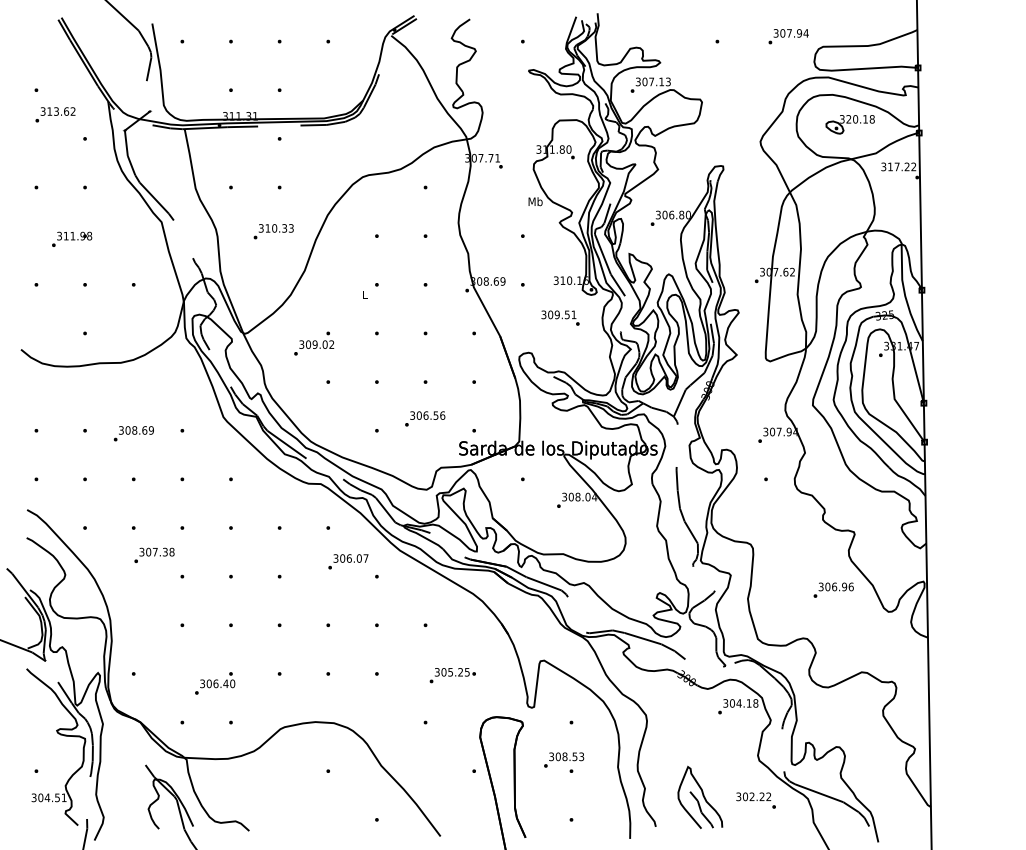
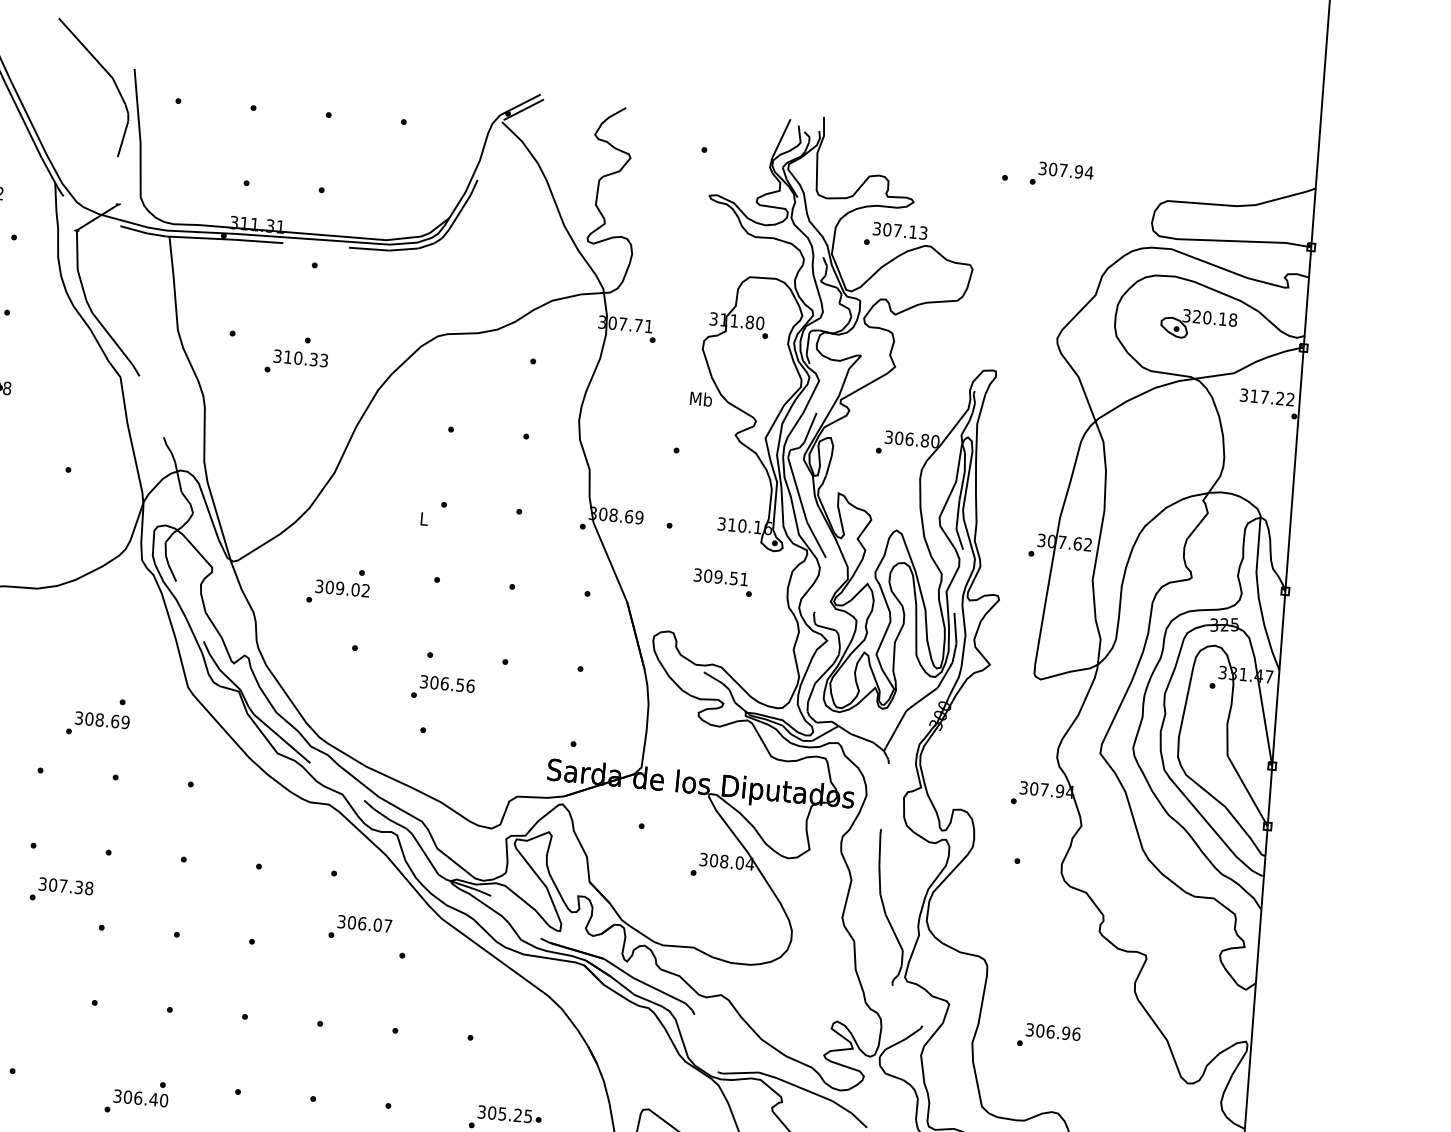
text: (788, 36) -> (1061, 175), moved
text: (273, 231) -> (296, 362), moved
text: (425, 418) -> (443, 688), moved
text: (133, 433) -> (97, 724), moved
text: (833, 589) -> (1048, 1035), moved

